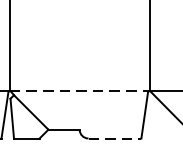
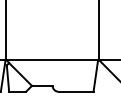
line: (80, 91) -> (53, 60), dashed -> solid
line: (115, 138) -> (76, 91), dashed -> solid

